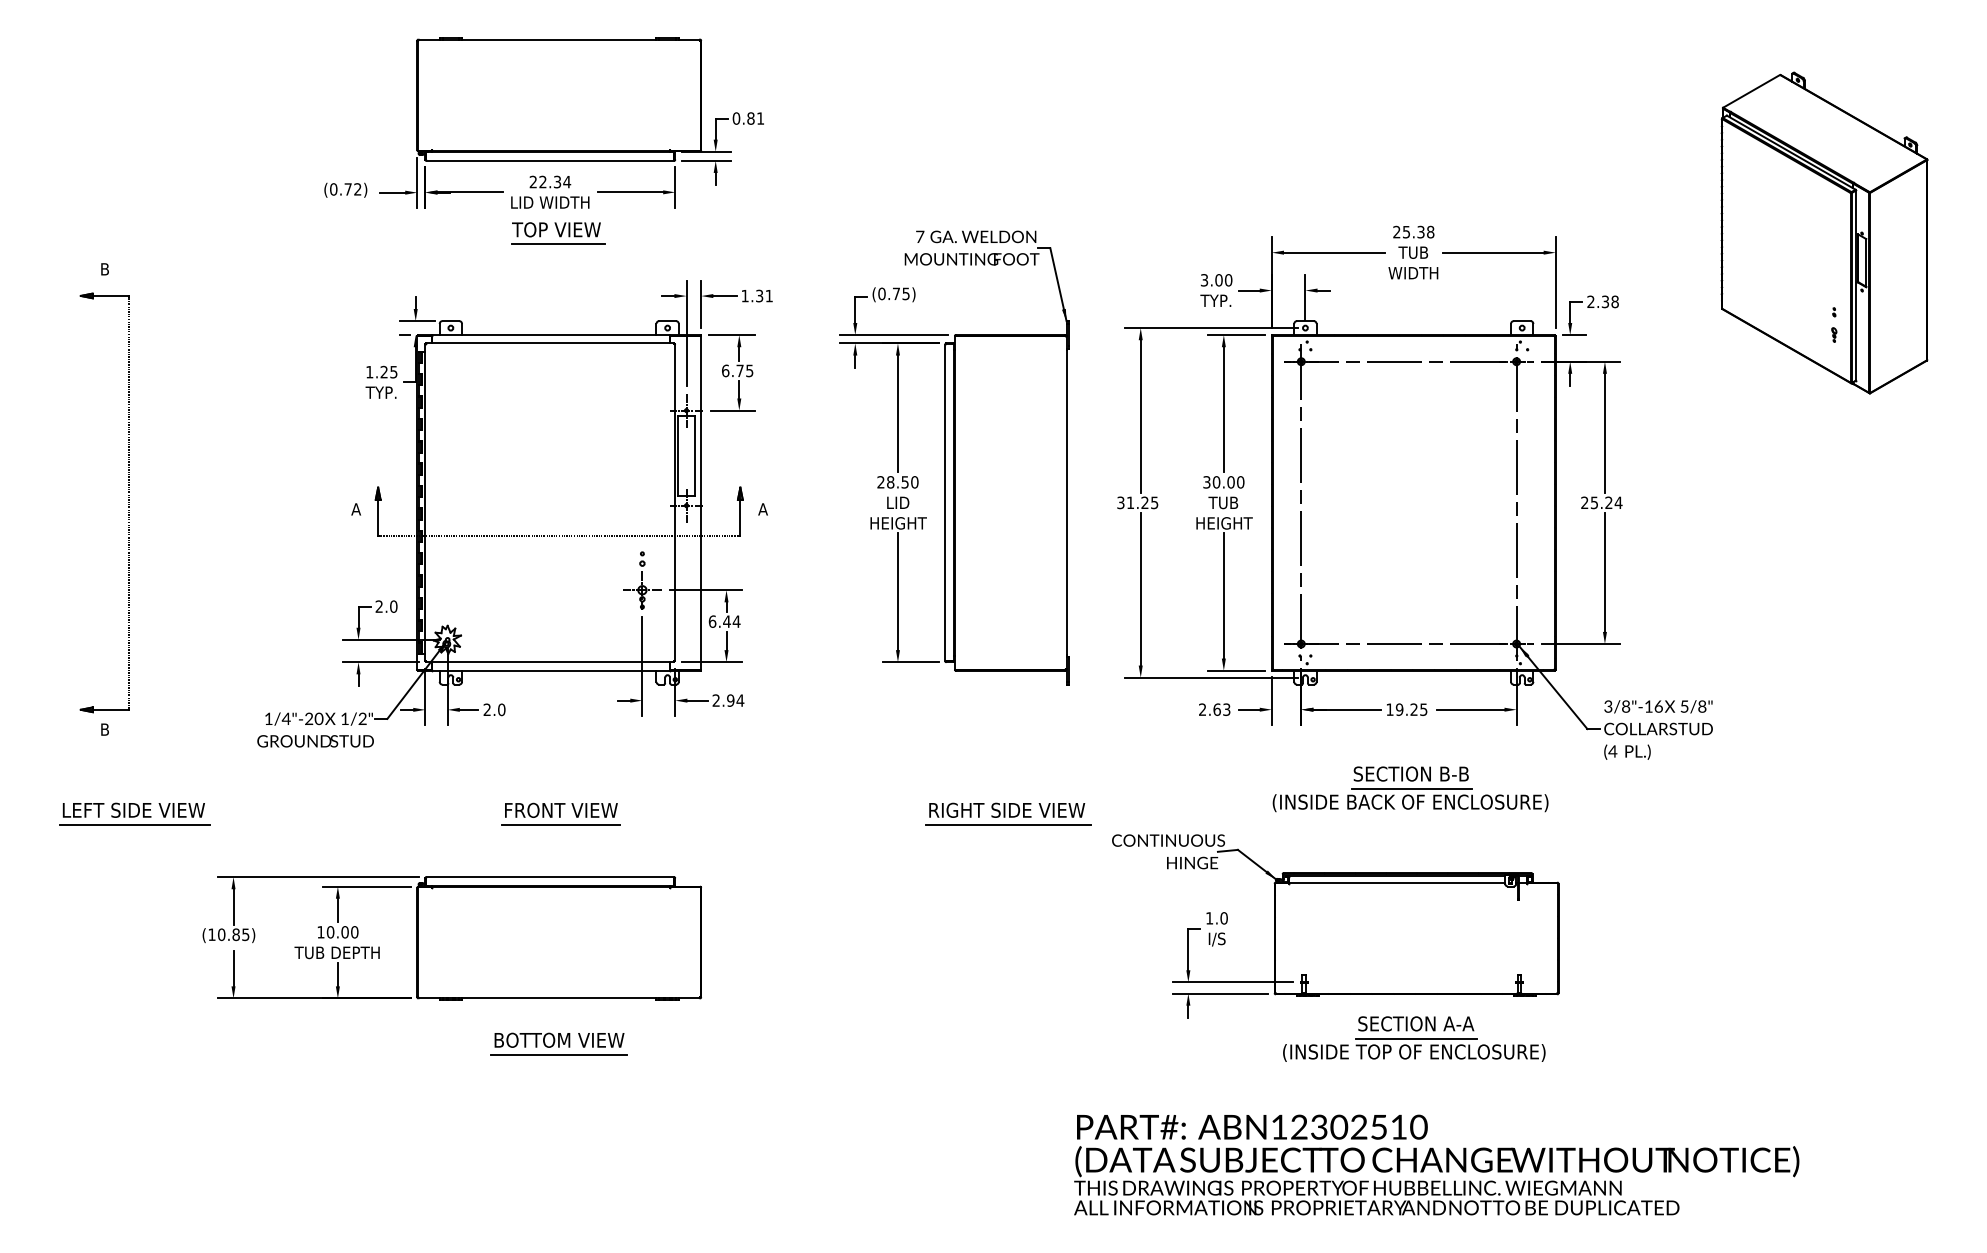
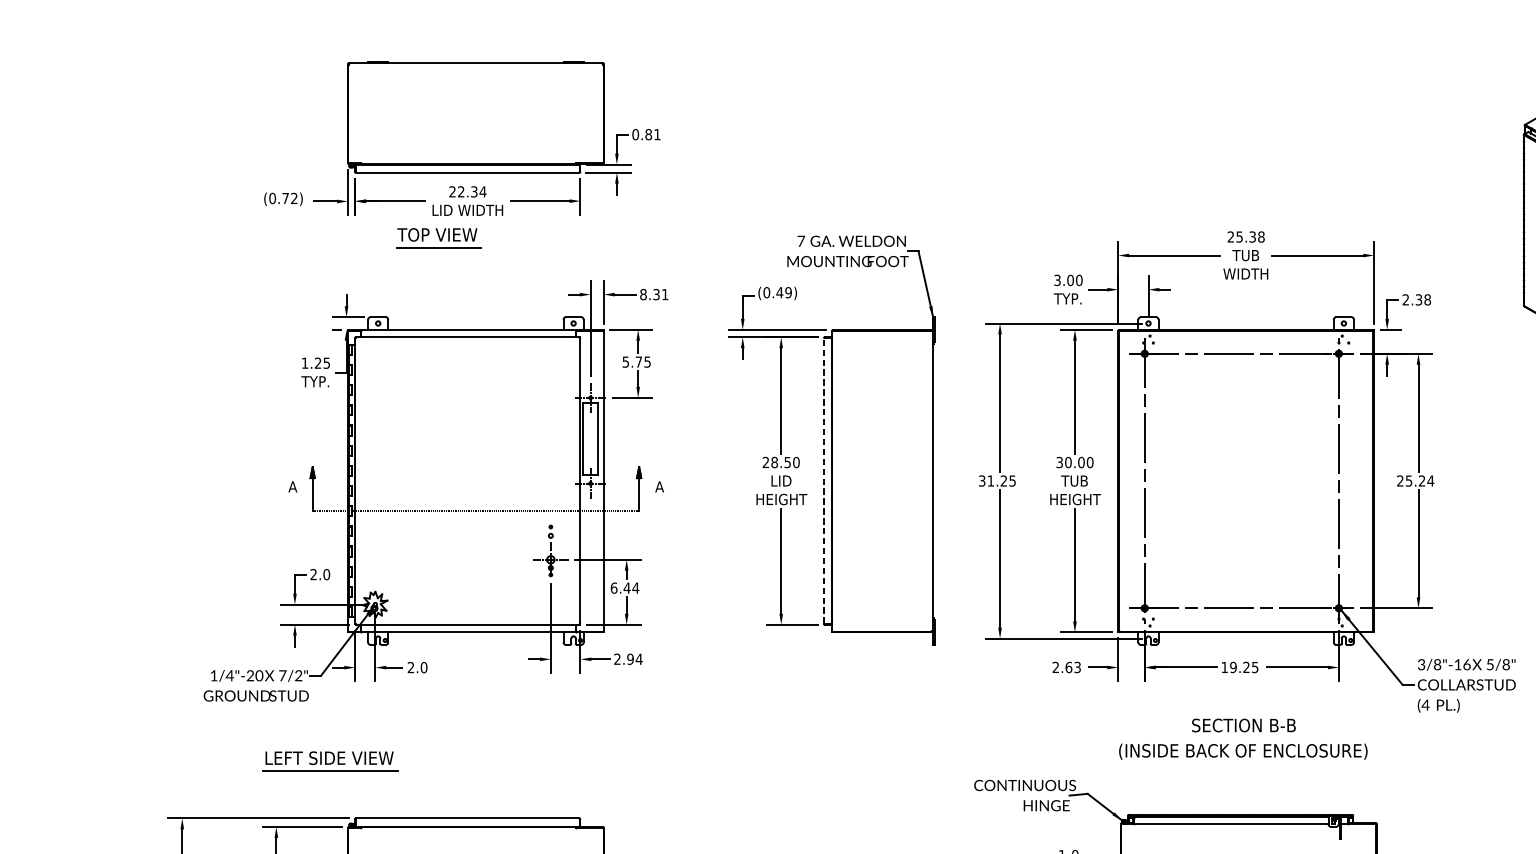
part: (558, 233) -> (439, 238), moved
text: (900, 293) -> (783, 292), (0.75) -> (0.49)
text: (744, 295) -> (642, 294), 1.31 -> 8.31
text: (725, 370) -> (625, 361), 6.75 -> 5.75
part: (128, 499) -> (87, 478), removed
line: (945, 502) -> (824, 480), solid -> dashed
text: (345, 718) -> (283, 675), 1/2" -> 7/2"
line: (1411, 788) -> (1244, 738), removed
part: (134, 813) -> (330, 761), moved
part: (560, 813) -> (477, 761), removed
part: (1008, 813) -> (880, 761), removed

